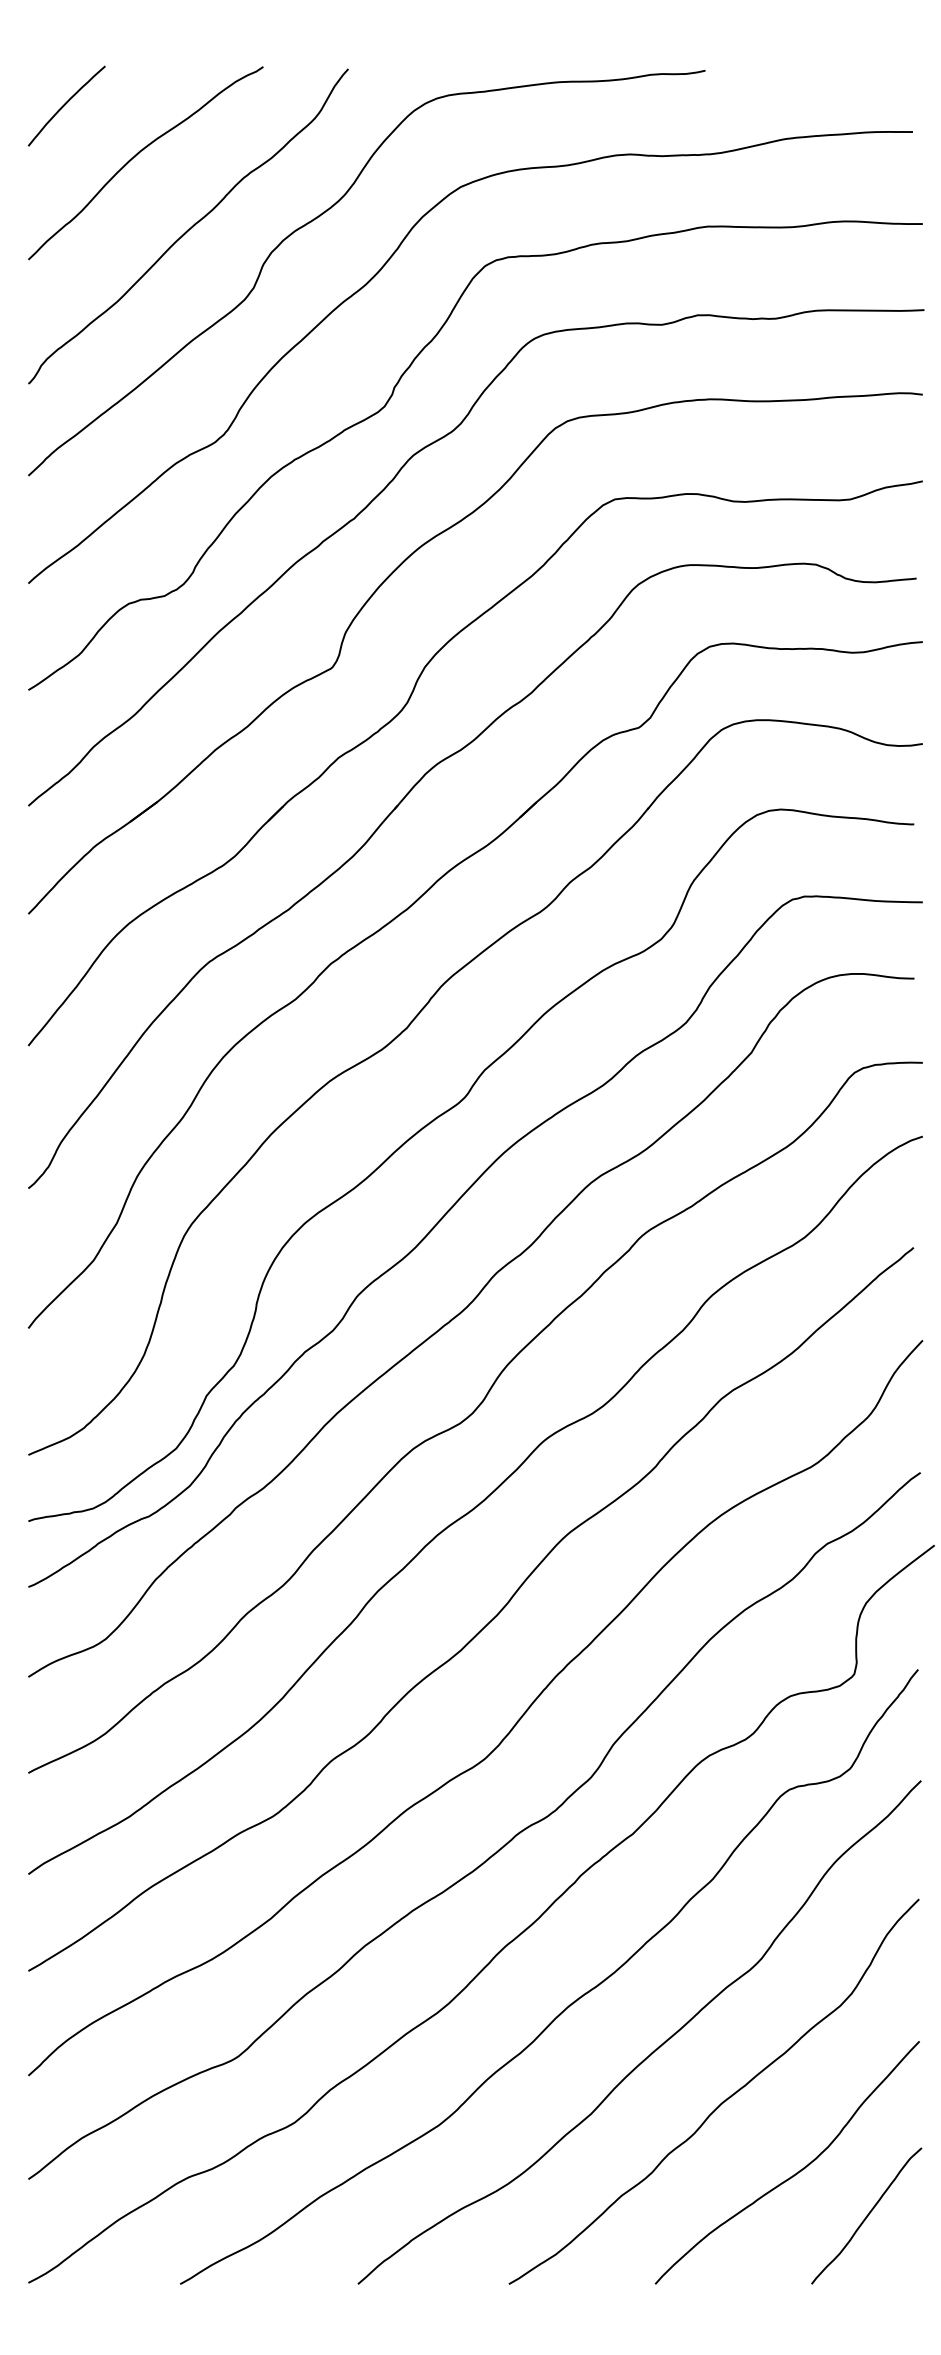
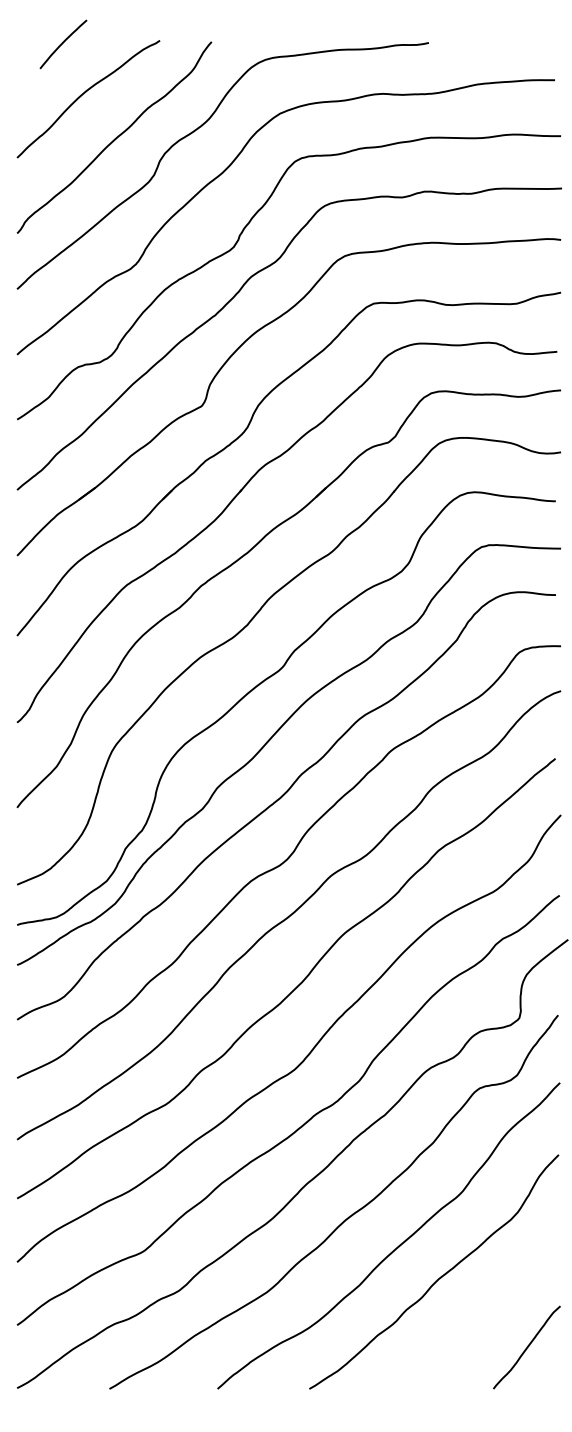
curve: (66, 104) -> (63, 43), moved
curve: (791, 2174) -> (481, 1322), removed

